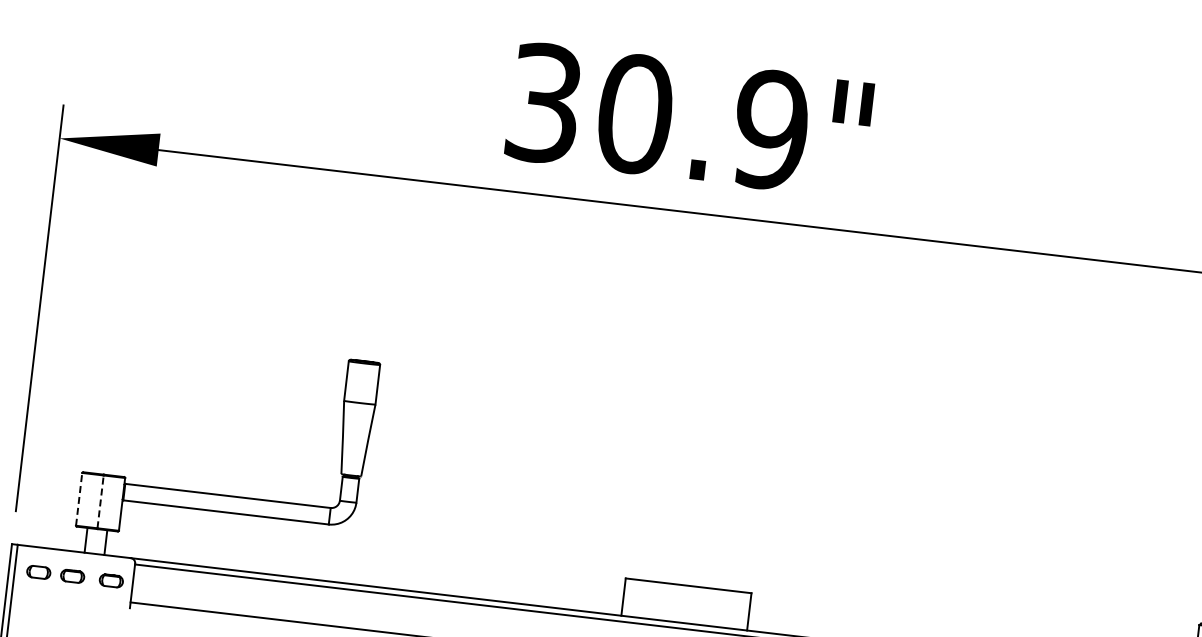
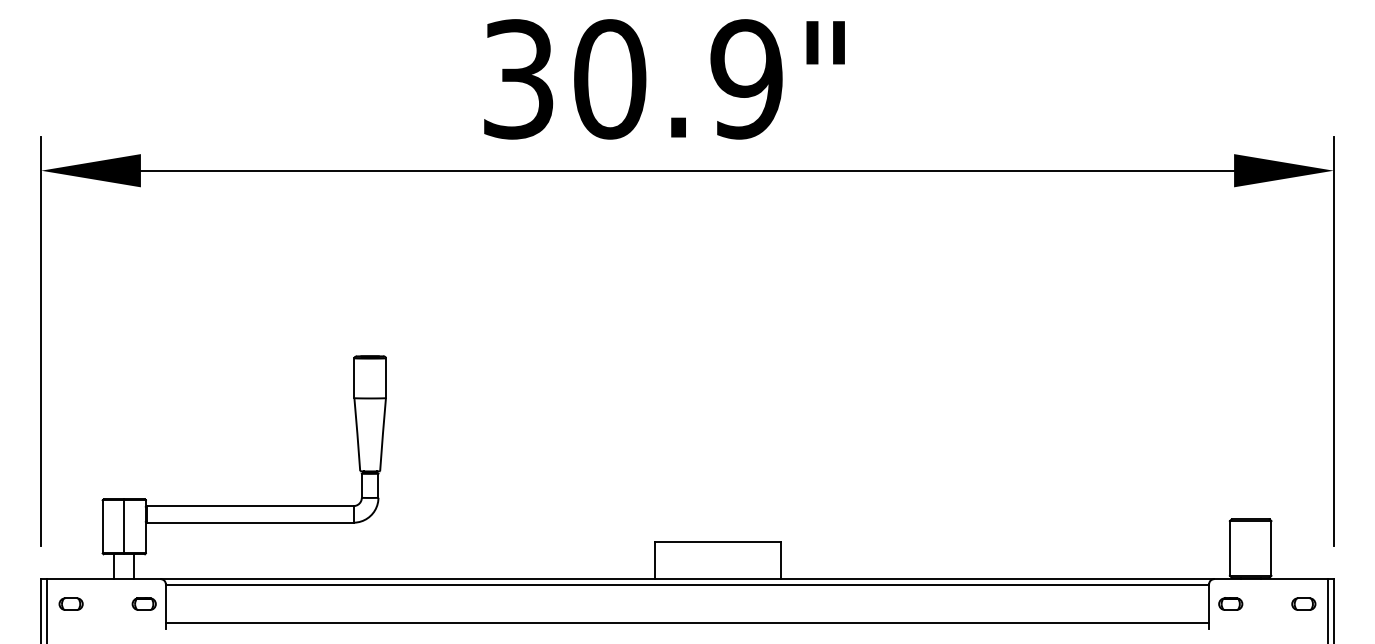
line: (78, 498) -> (102, 526), dashed -> solid
line: (100, 501) -> (124, 526), dashed -> solid
part: (71, 575) -> (104, 603), removed

